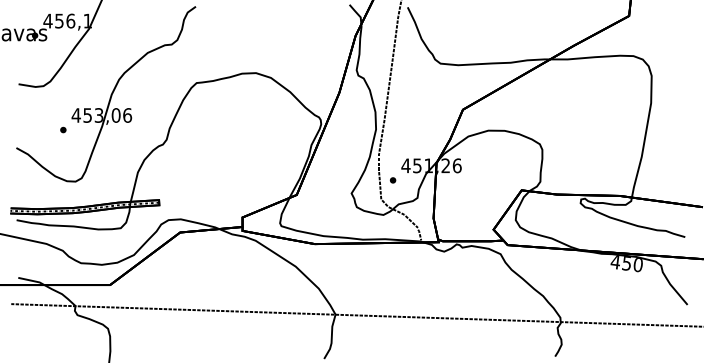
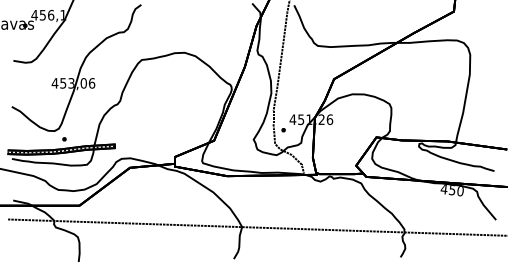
part: (63, 129) -> (64, 138), moved

